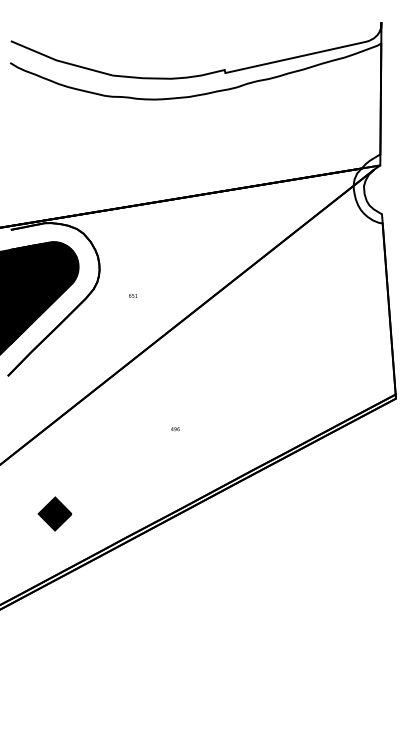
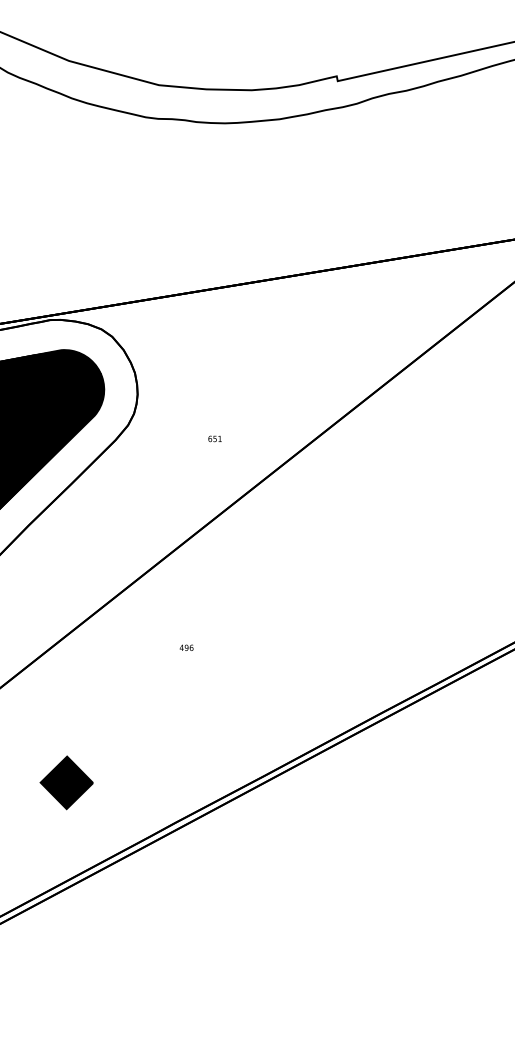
text: (133, 295) -> (215, 438), moved
text: (175, 429) -> (186, 648), moved

